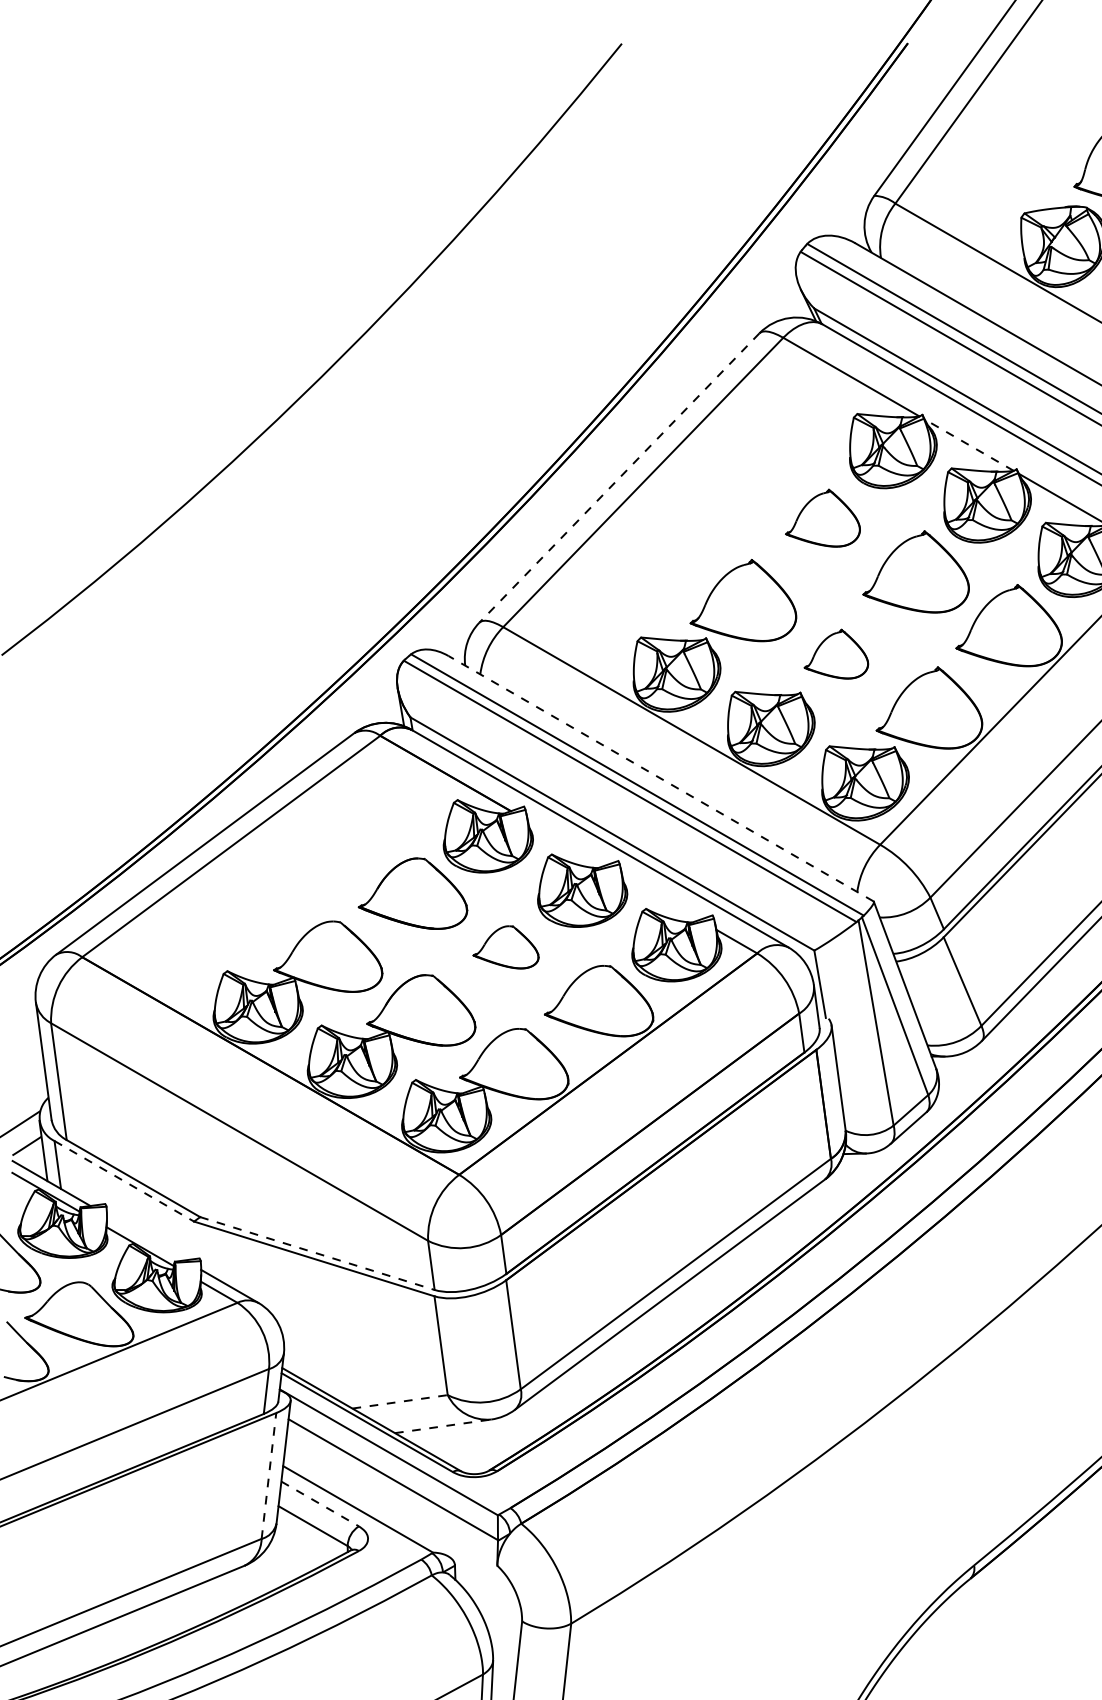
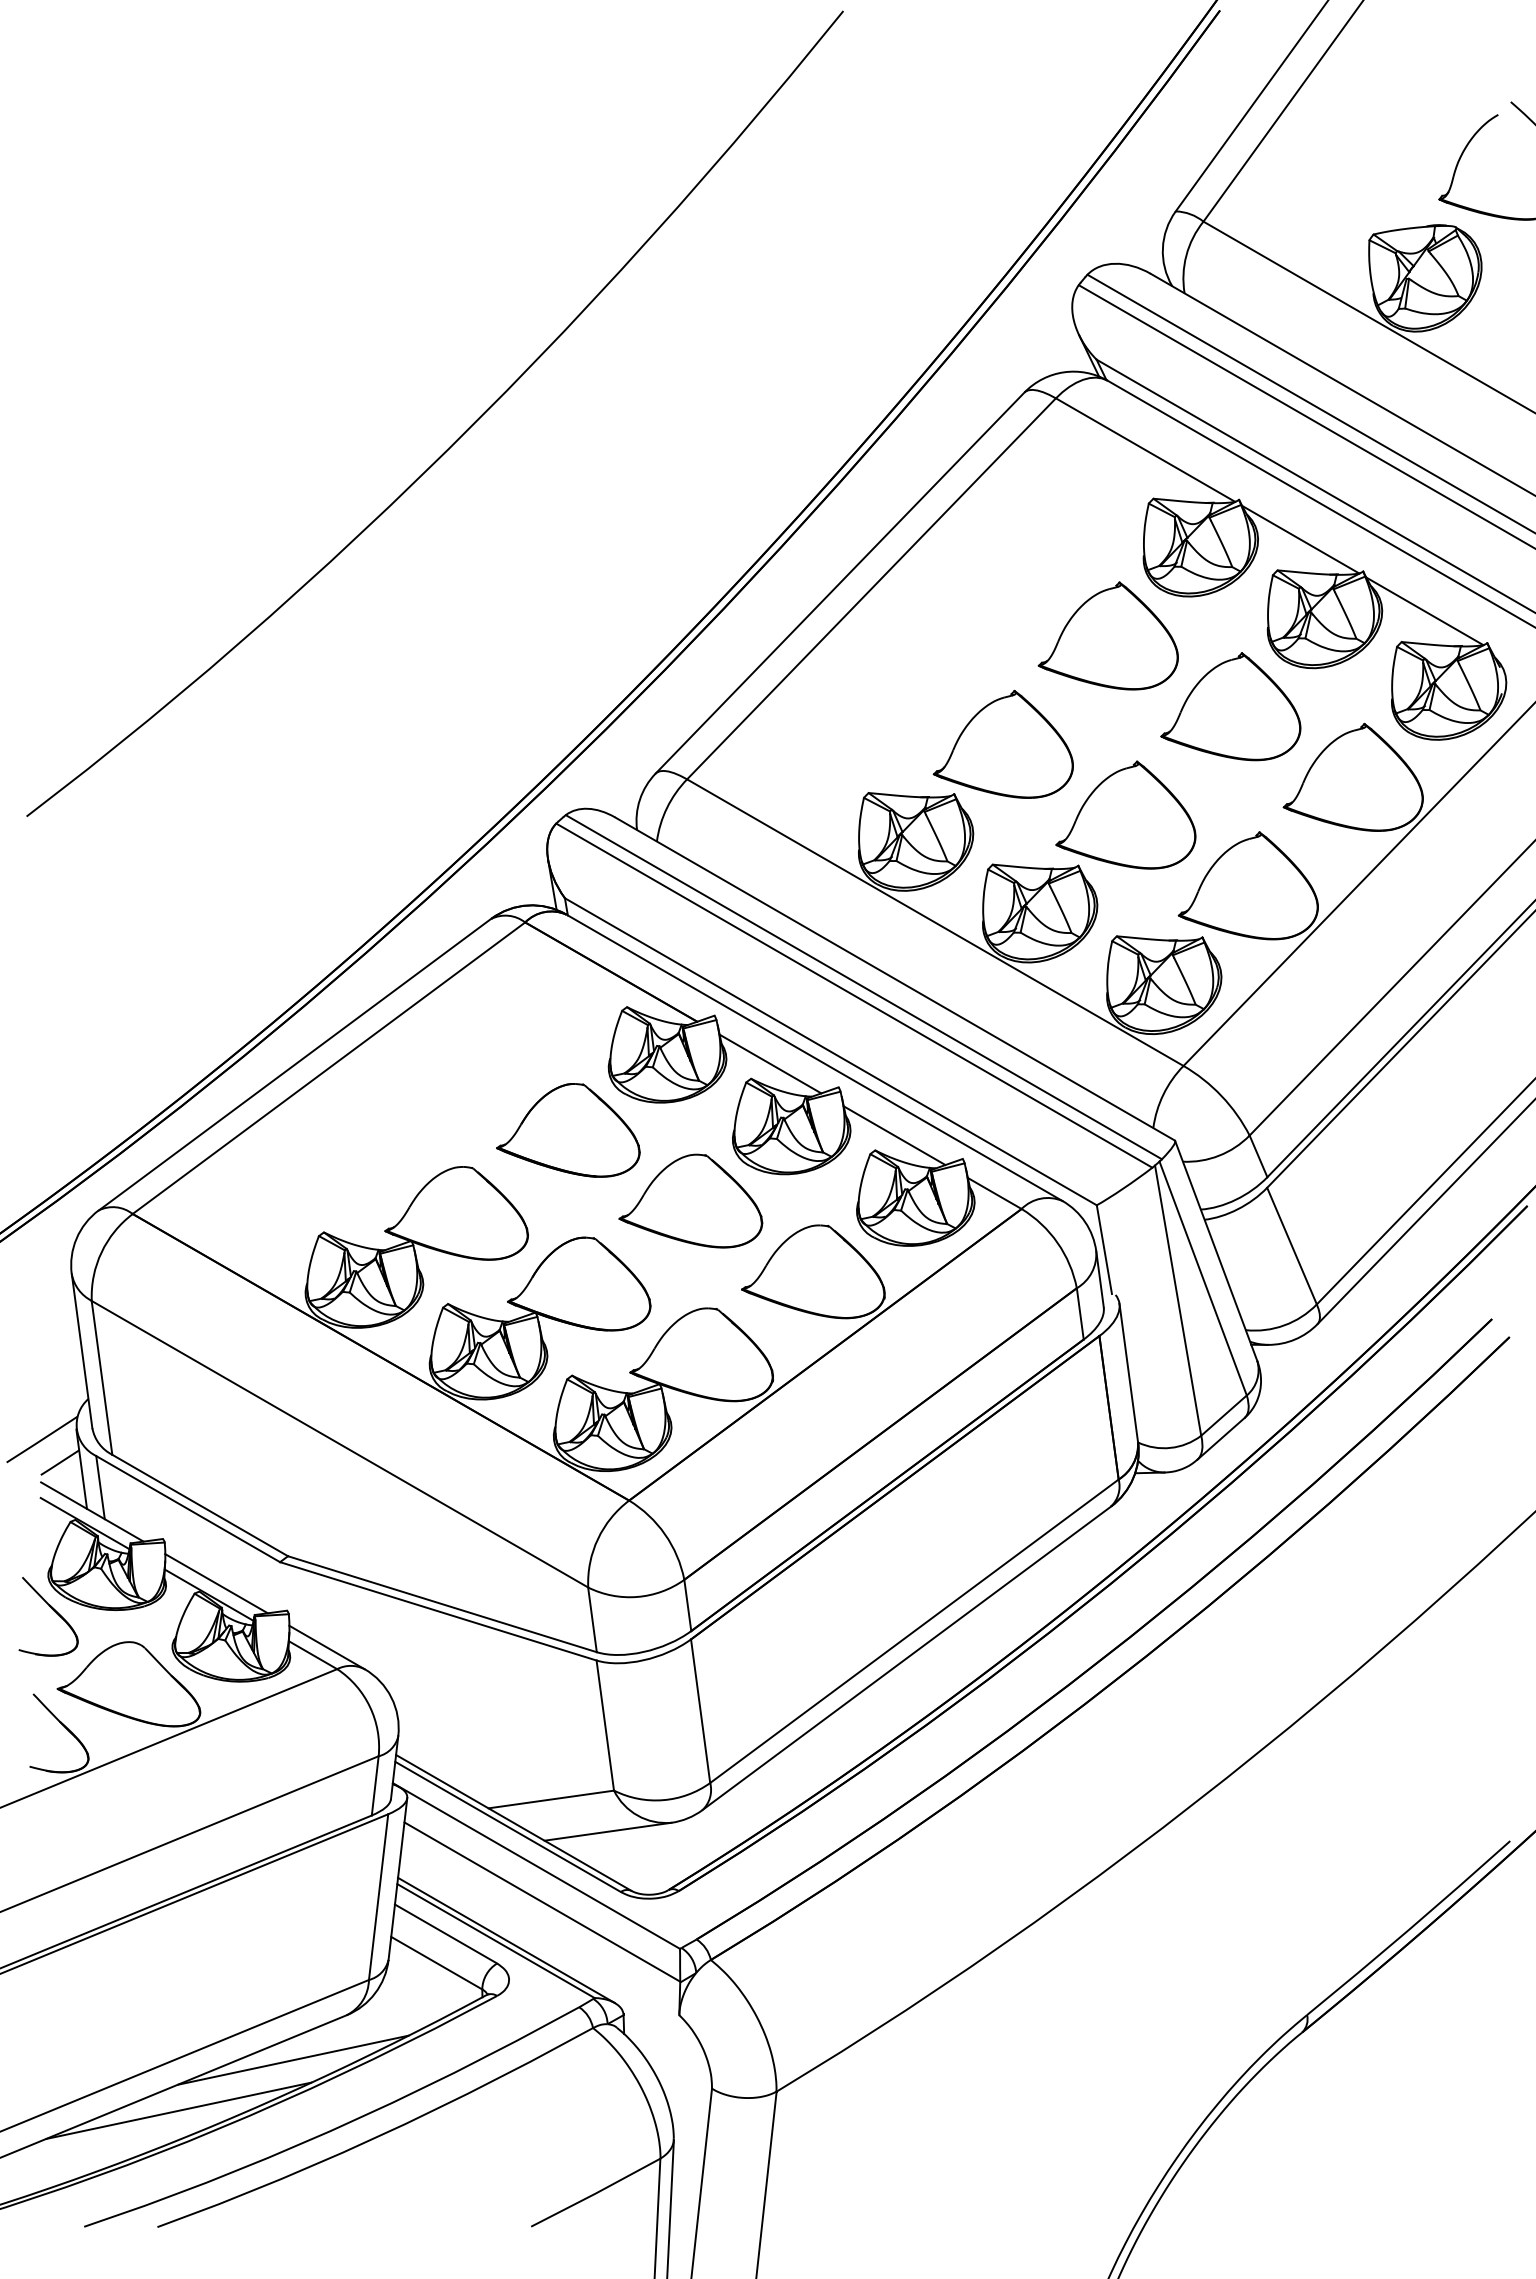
line: (969, 444) -> (1300, 539), dashed -> solid
line: (618, 478) -> (839, 583), dashed -> solid
part: (822, 517) -> (1107, 635), size x1.43
part: (836, 653) -> (1125, 814), size x1.67
line: (660, 778) -> (894, 978), dashed -> solid
line: (566, 842) -> (770, 1063), added
line: (660, 897) -> (894, 1135), added
part: (505, 946) -> (690, 1200), size x1.67
line: (124, 1181) -> (188, 1509), dashed -> solid
line: (145, 1237) -> (216, 1583), added
line: (317, 1253) -> (442, 1604), dashed -> solid
line: (400, 1401) -> (551, 1799), dashed -> solid
line: (443, 1426) -> (608, 1831), dashed -> solid
line: (268, 1475) -> (378, 1896), dashed -> solid
line: (320, 1503) -> (446, 1933), dashed -> solid
line: (366, 1508) -> (506, 1939), added
line: (204, 1599) -> (293, 2059), added
line: (116, 1638) -> (178, 2110), added

